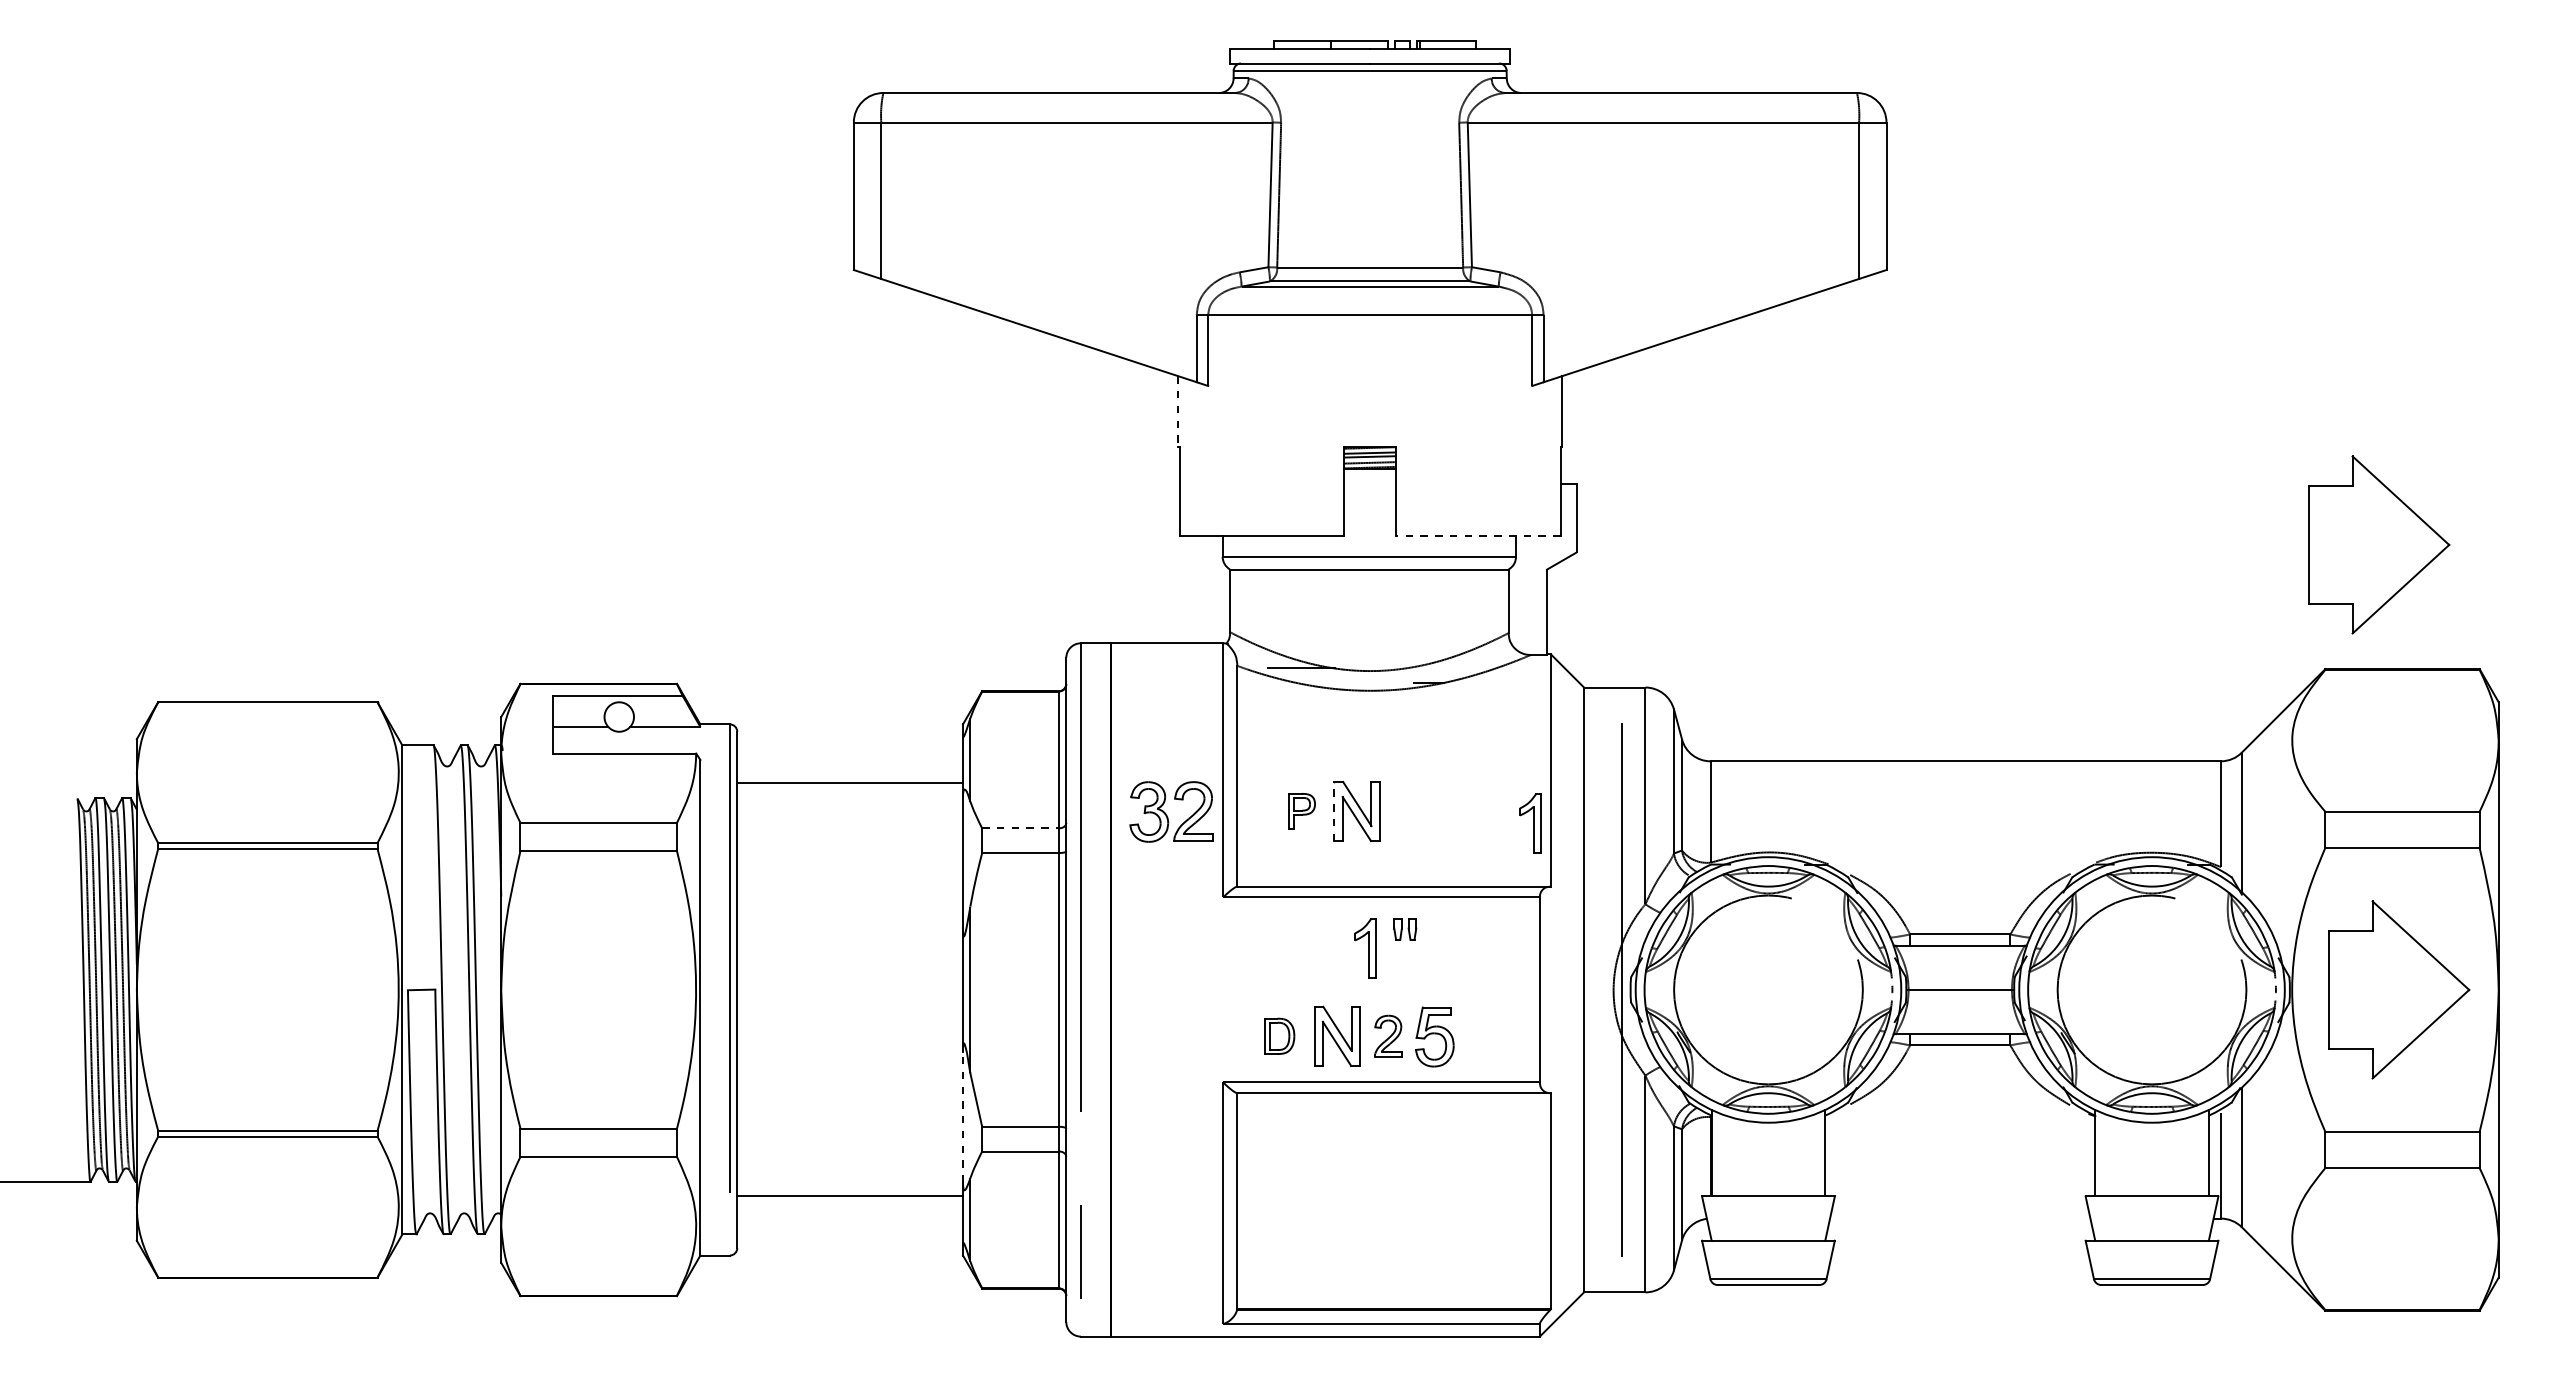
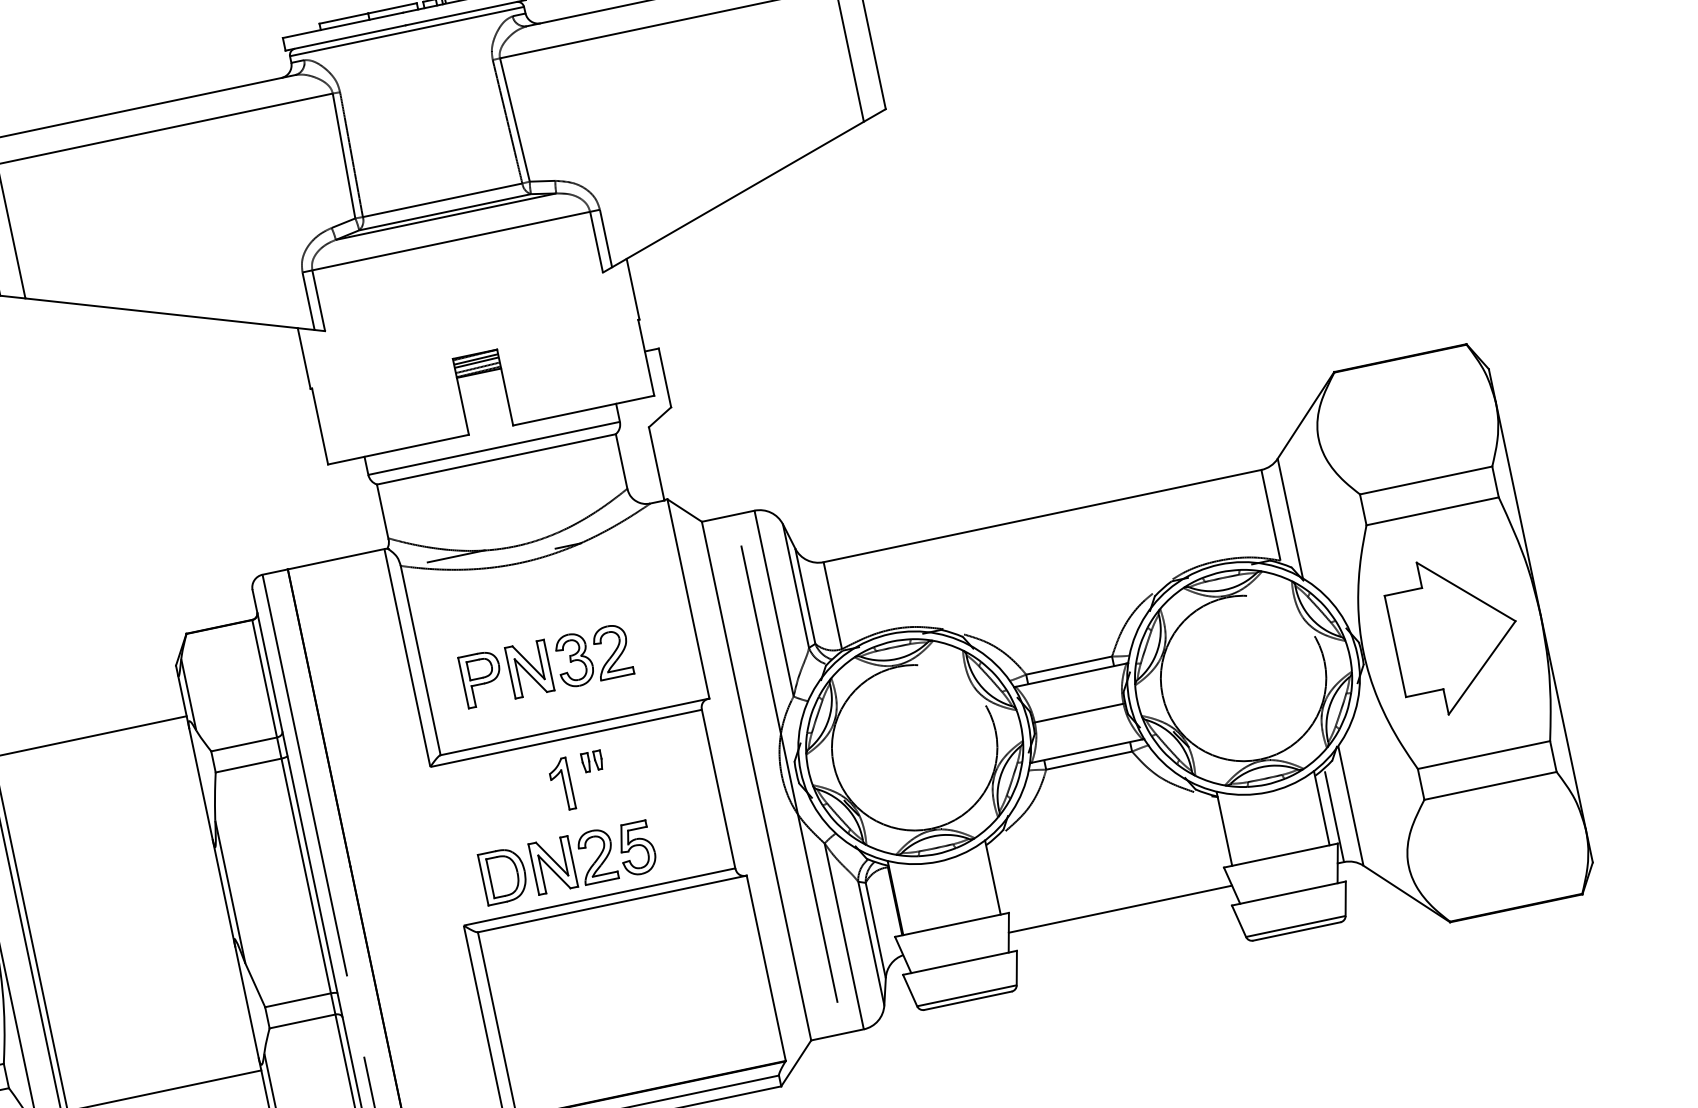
line: (1178, 412) -> (304, 359), dashed -> solid
line: (1477, 535) -> (583, 410), dashed -> solid
part: (2379, 544) -> (1358, 255), removed
part: (1171, 811) -> (593, 655), moved
part: (1301, 811) -> (482, 679), size x1.67
line: (1334, 811) -> (510, 673), dashed -> solid
part: (1530, 823) -> (680, 648), removed
line: (1021, 828) -> (245, 744), dashed -> solid
arc: (1892, 989) -> (1020, 724), dashed -> solid
arc: (2275, 989) -> (1349, 655), dashed -> solid
part: (1279, 1036) -> (503, 876), size x1.67
part: (1388, 1036) -> (597, 856), size x1.43
line: (962, 1116) -> (246, 1001), dashed -> solid
line: (1960, 1218) -> (1120, 909), added

